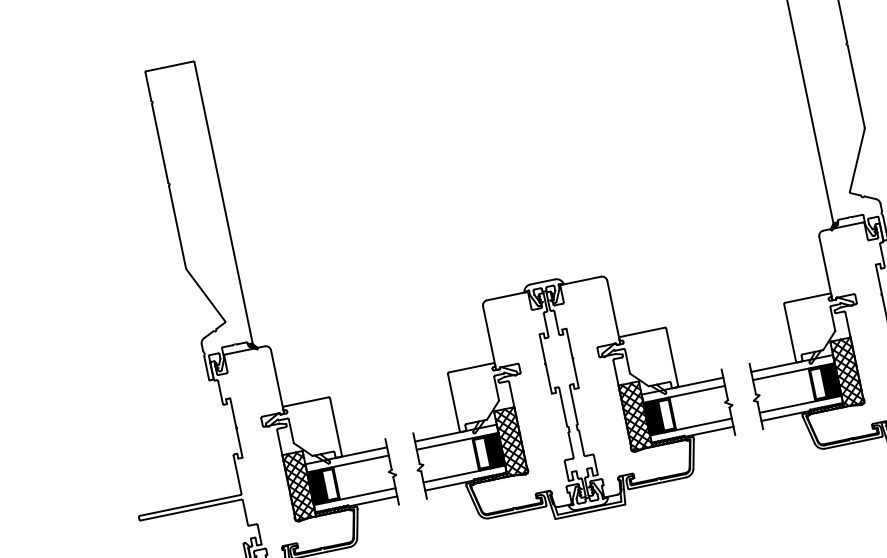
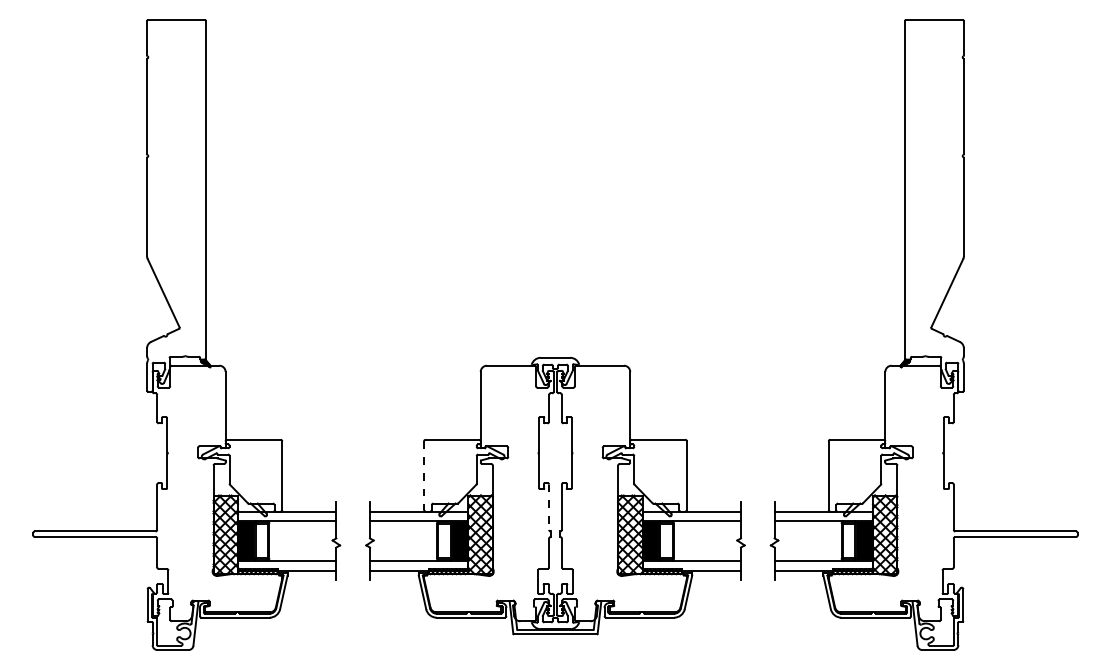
line: (454, 403) -> (424, 476), solid -> dashed
line: (563, 407) -> (549, 507), solid -> dashed

